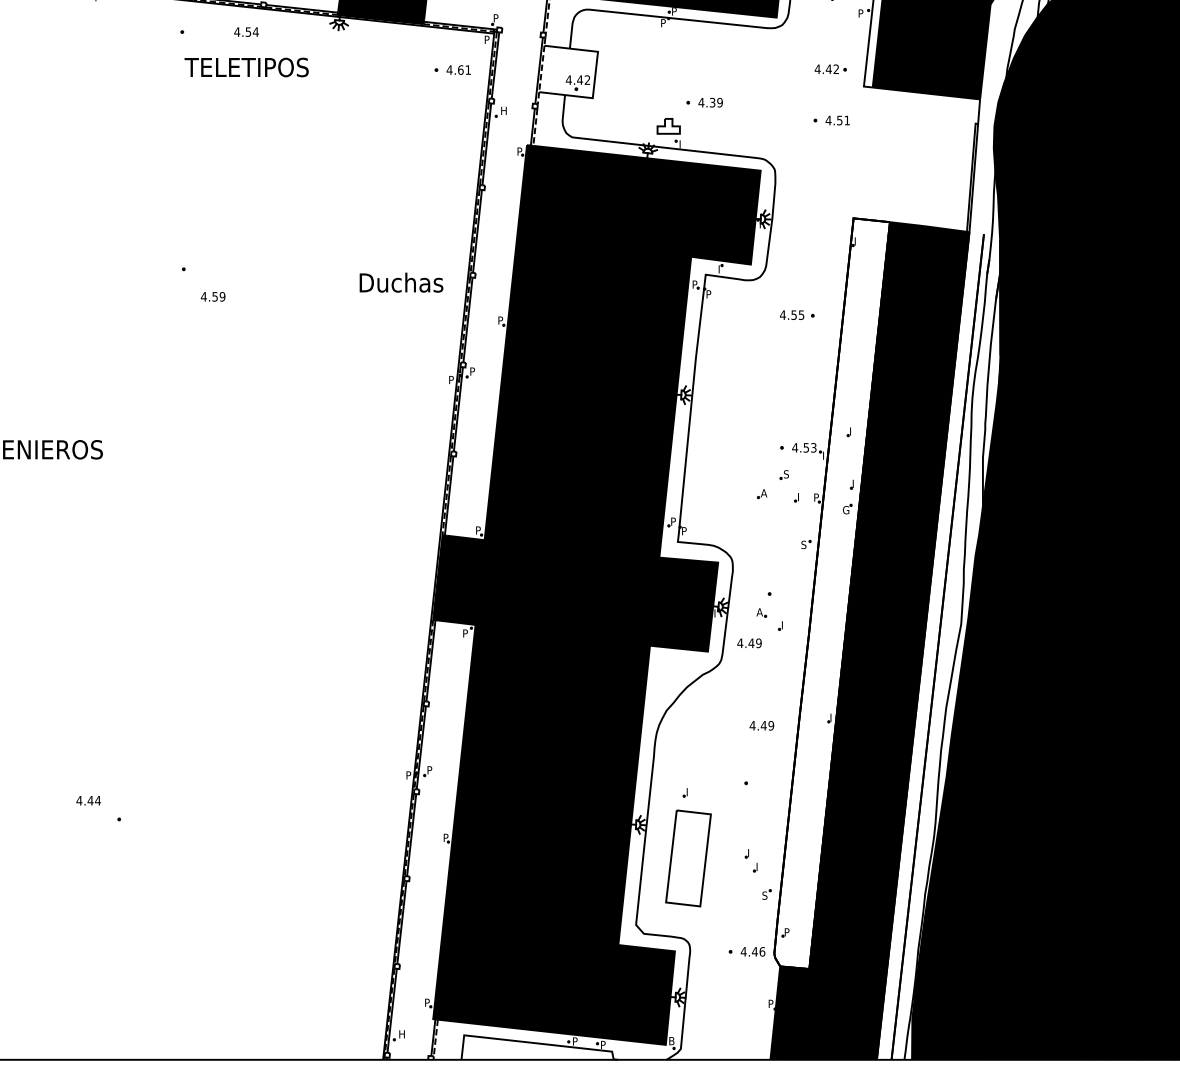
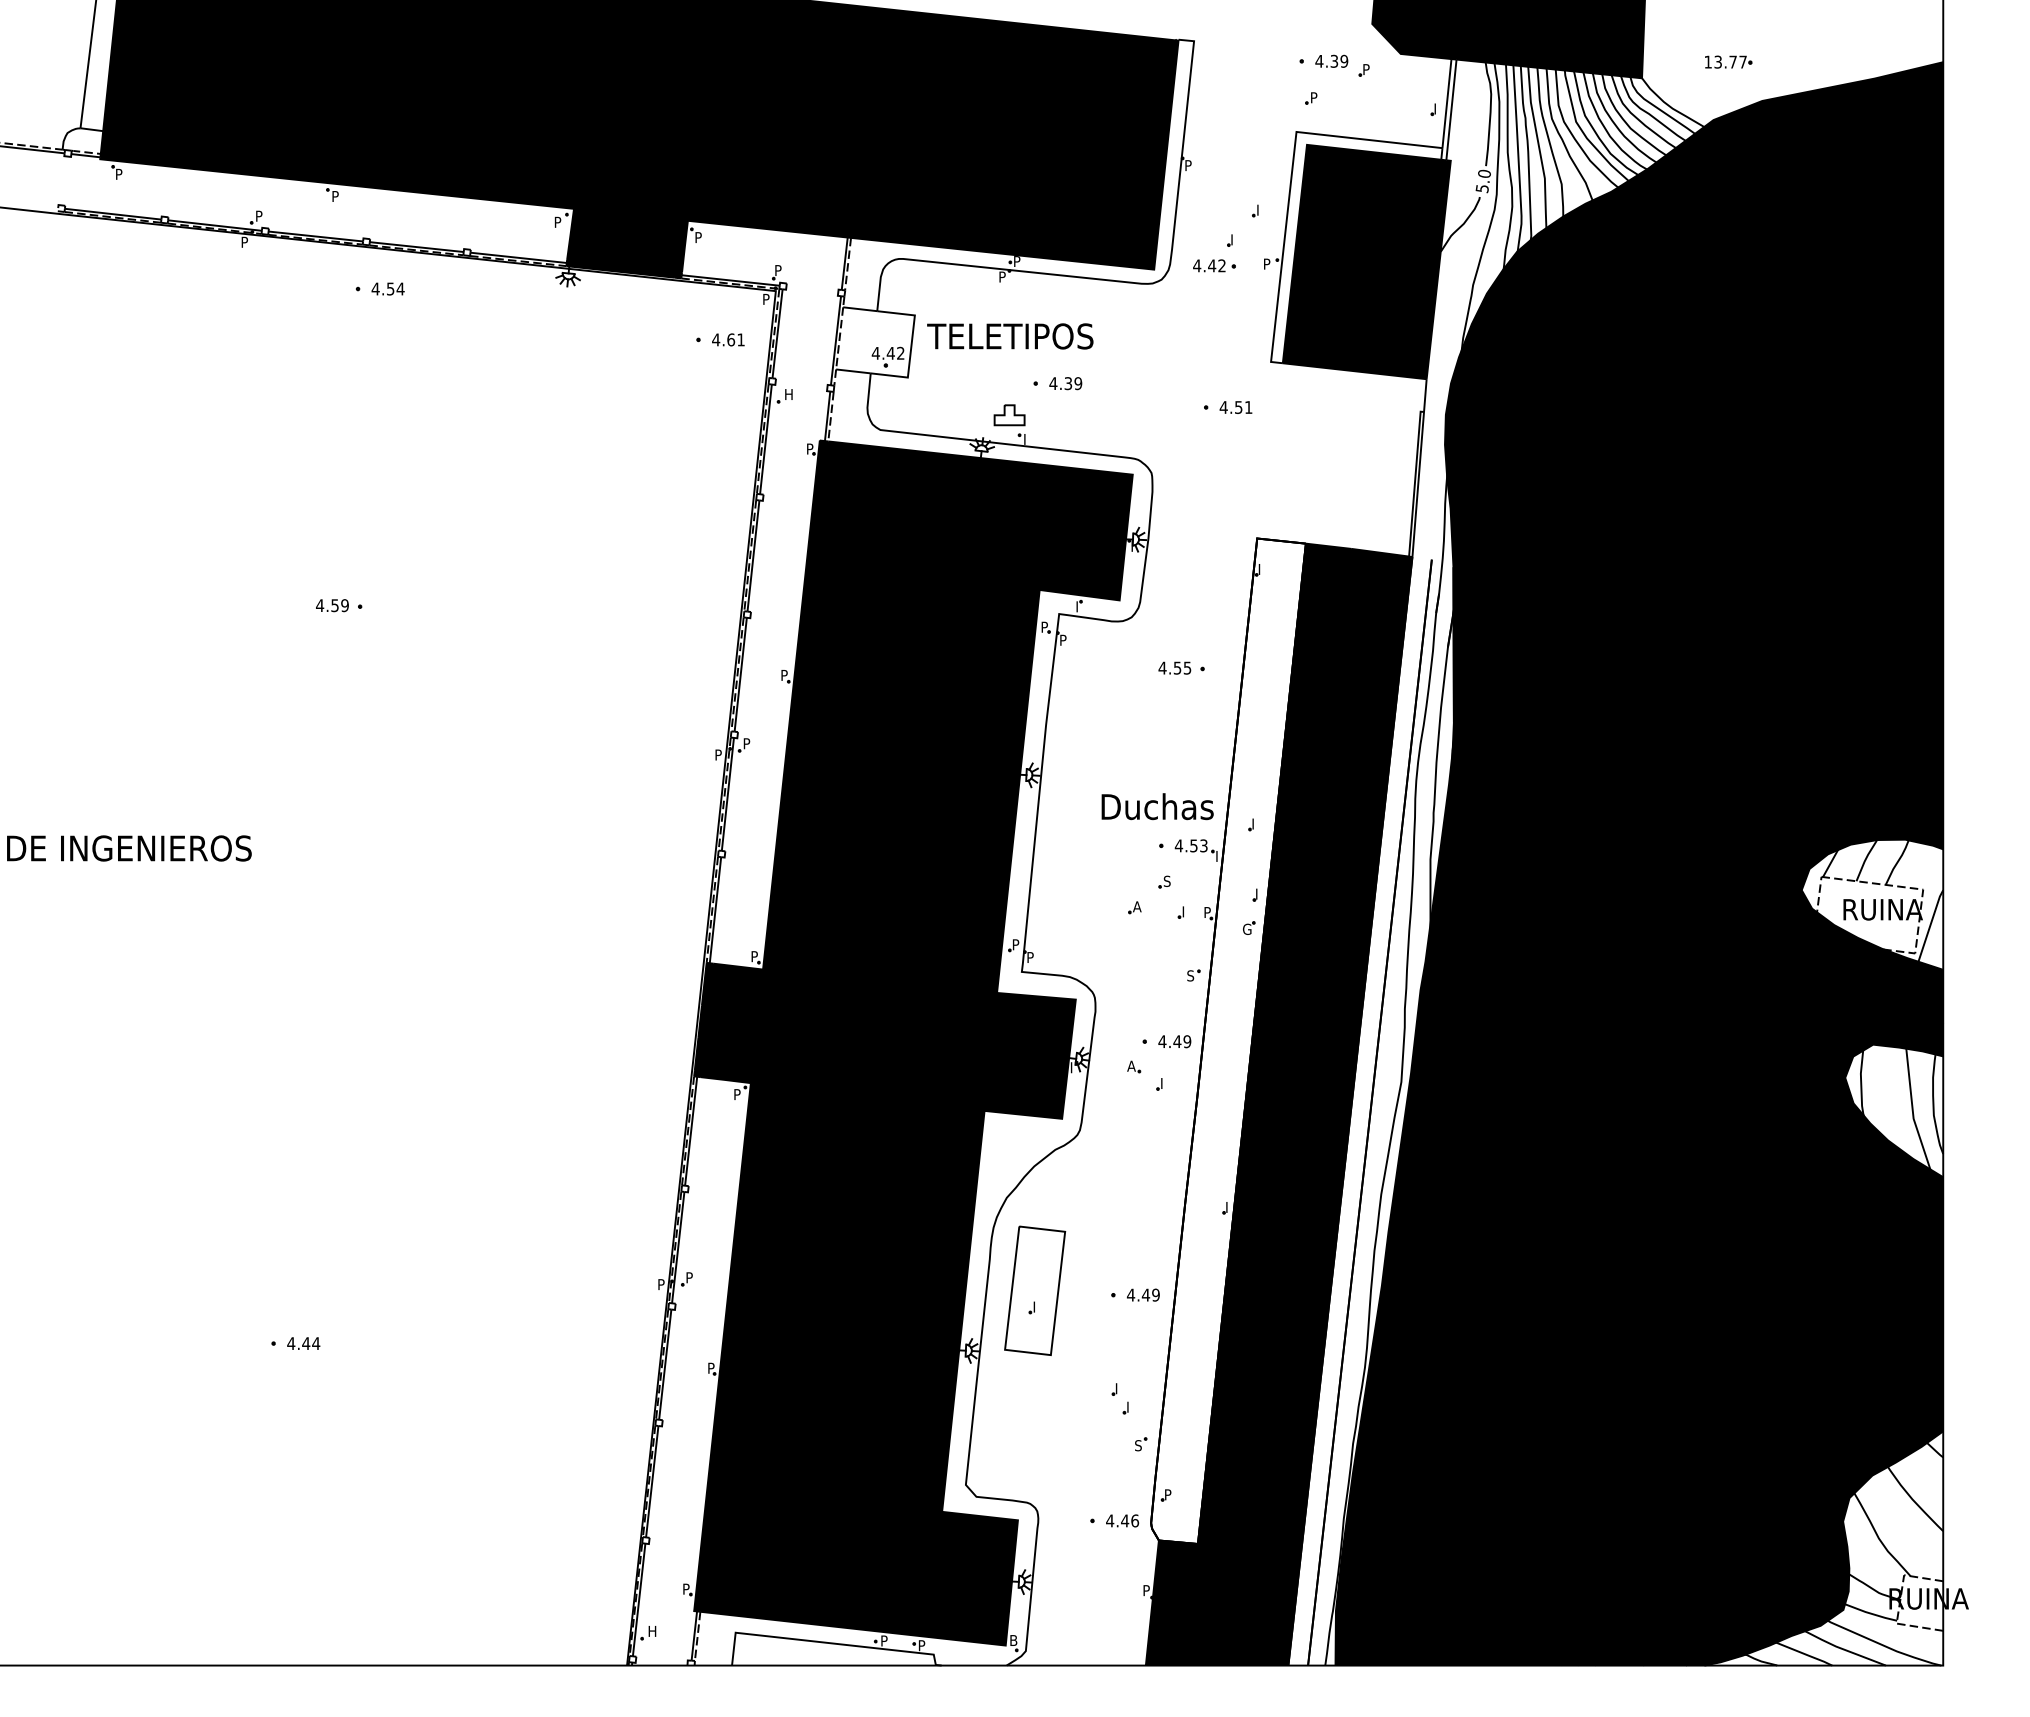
text: (246, 31) -> (387, 288), moved
text: (246, 67) -> (1010, 336), moved
part: (830, 69) -> (1214, 265), moved
text: (401, 282) -> (1157, 806), moved
text: (213, 296) -> (332, 605), moved
text: (749, 643) -> (1174, 1041), moved
text: (761, 725) -> (1143, 1294), moved
text: (88, 800) -> (303, 1343), moved
part: (688, 858) -> (1035, 1290), moved

